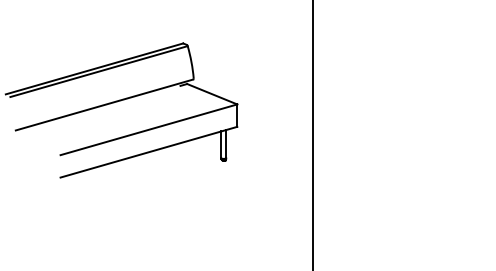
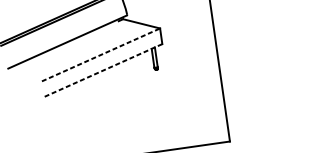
line: (148, 129) -> (100, 54), solid -> dashed
line: (148, 152) -> (102, 70), solid -> dashed

